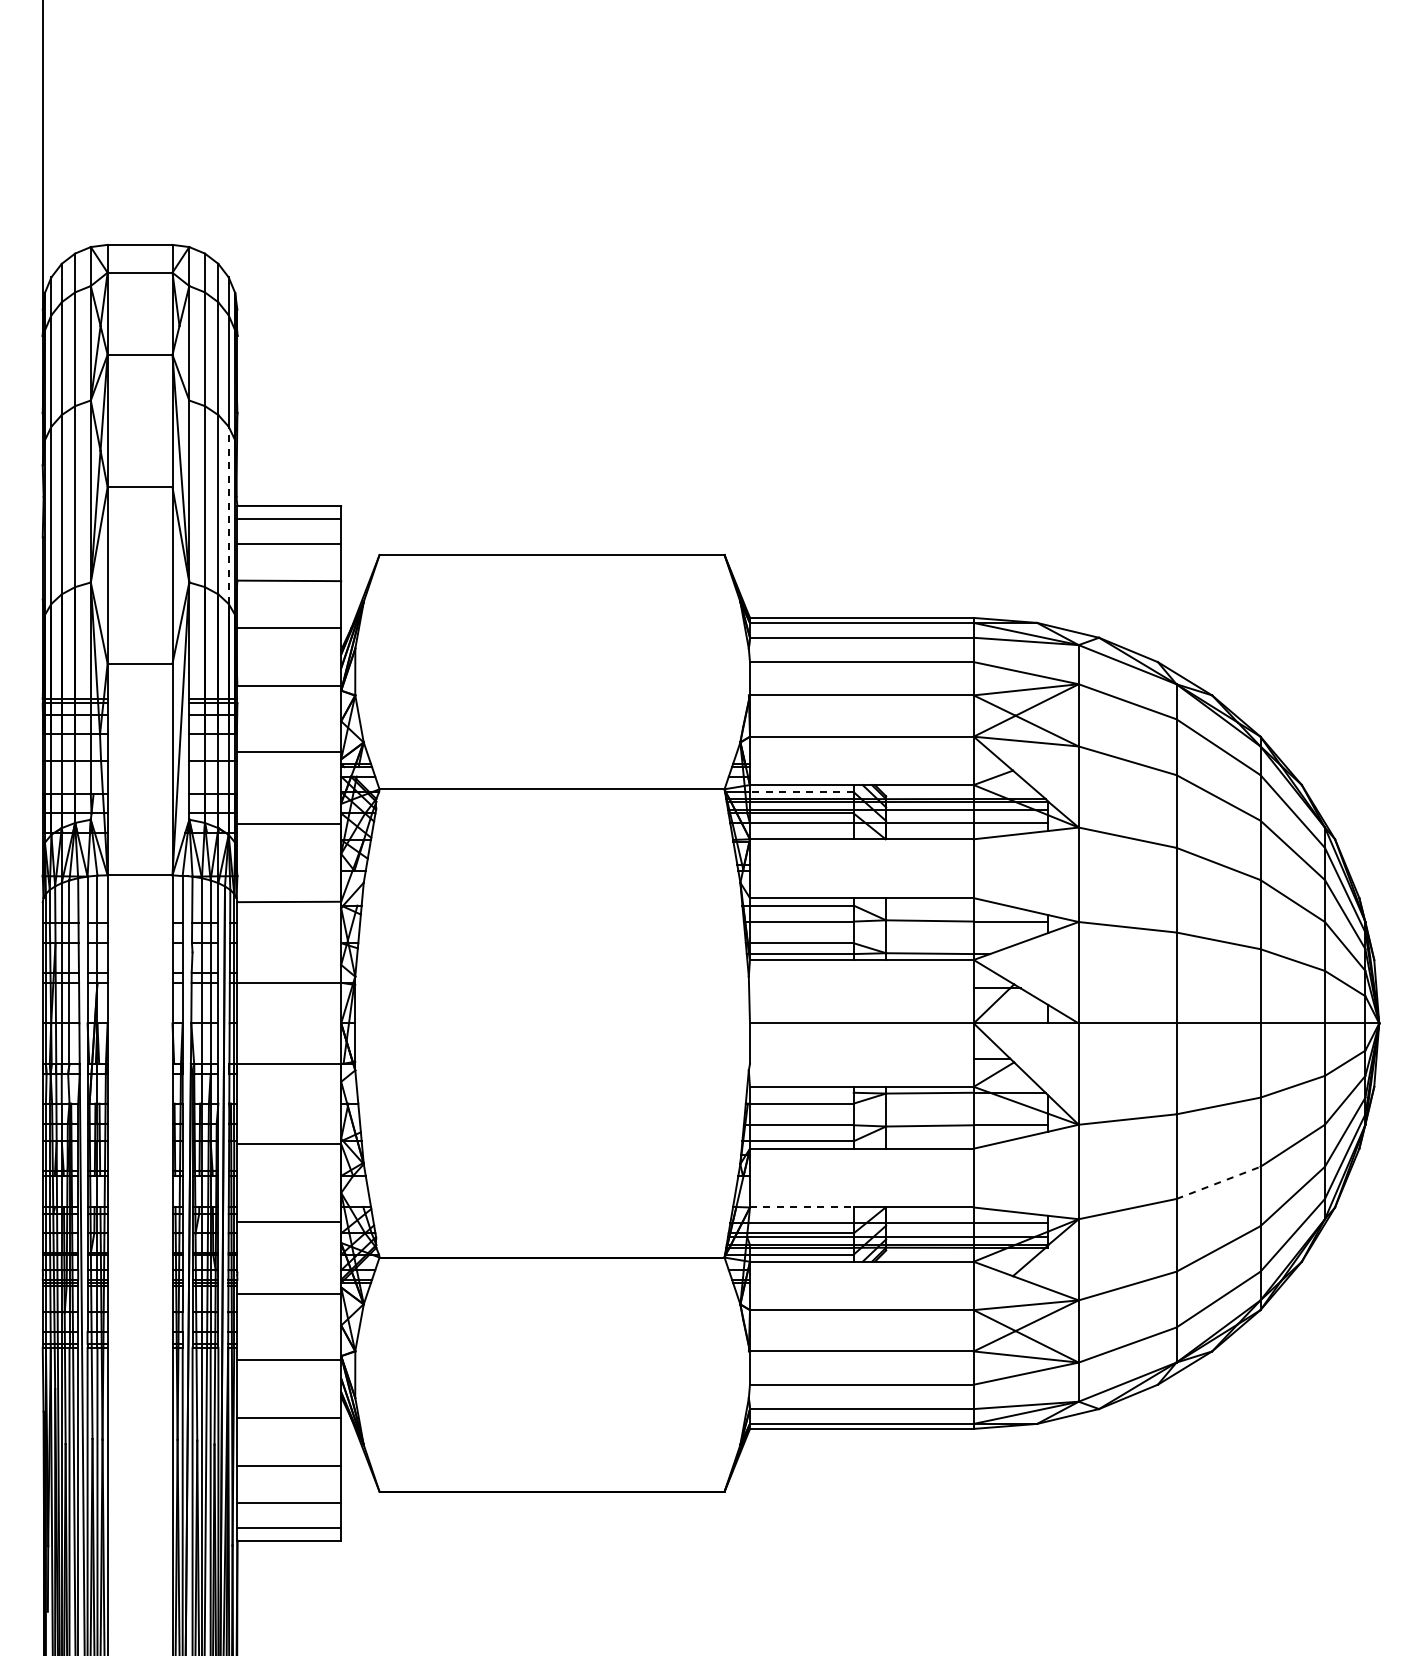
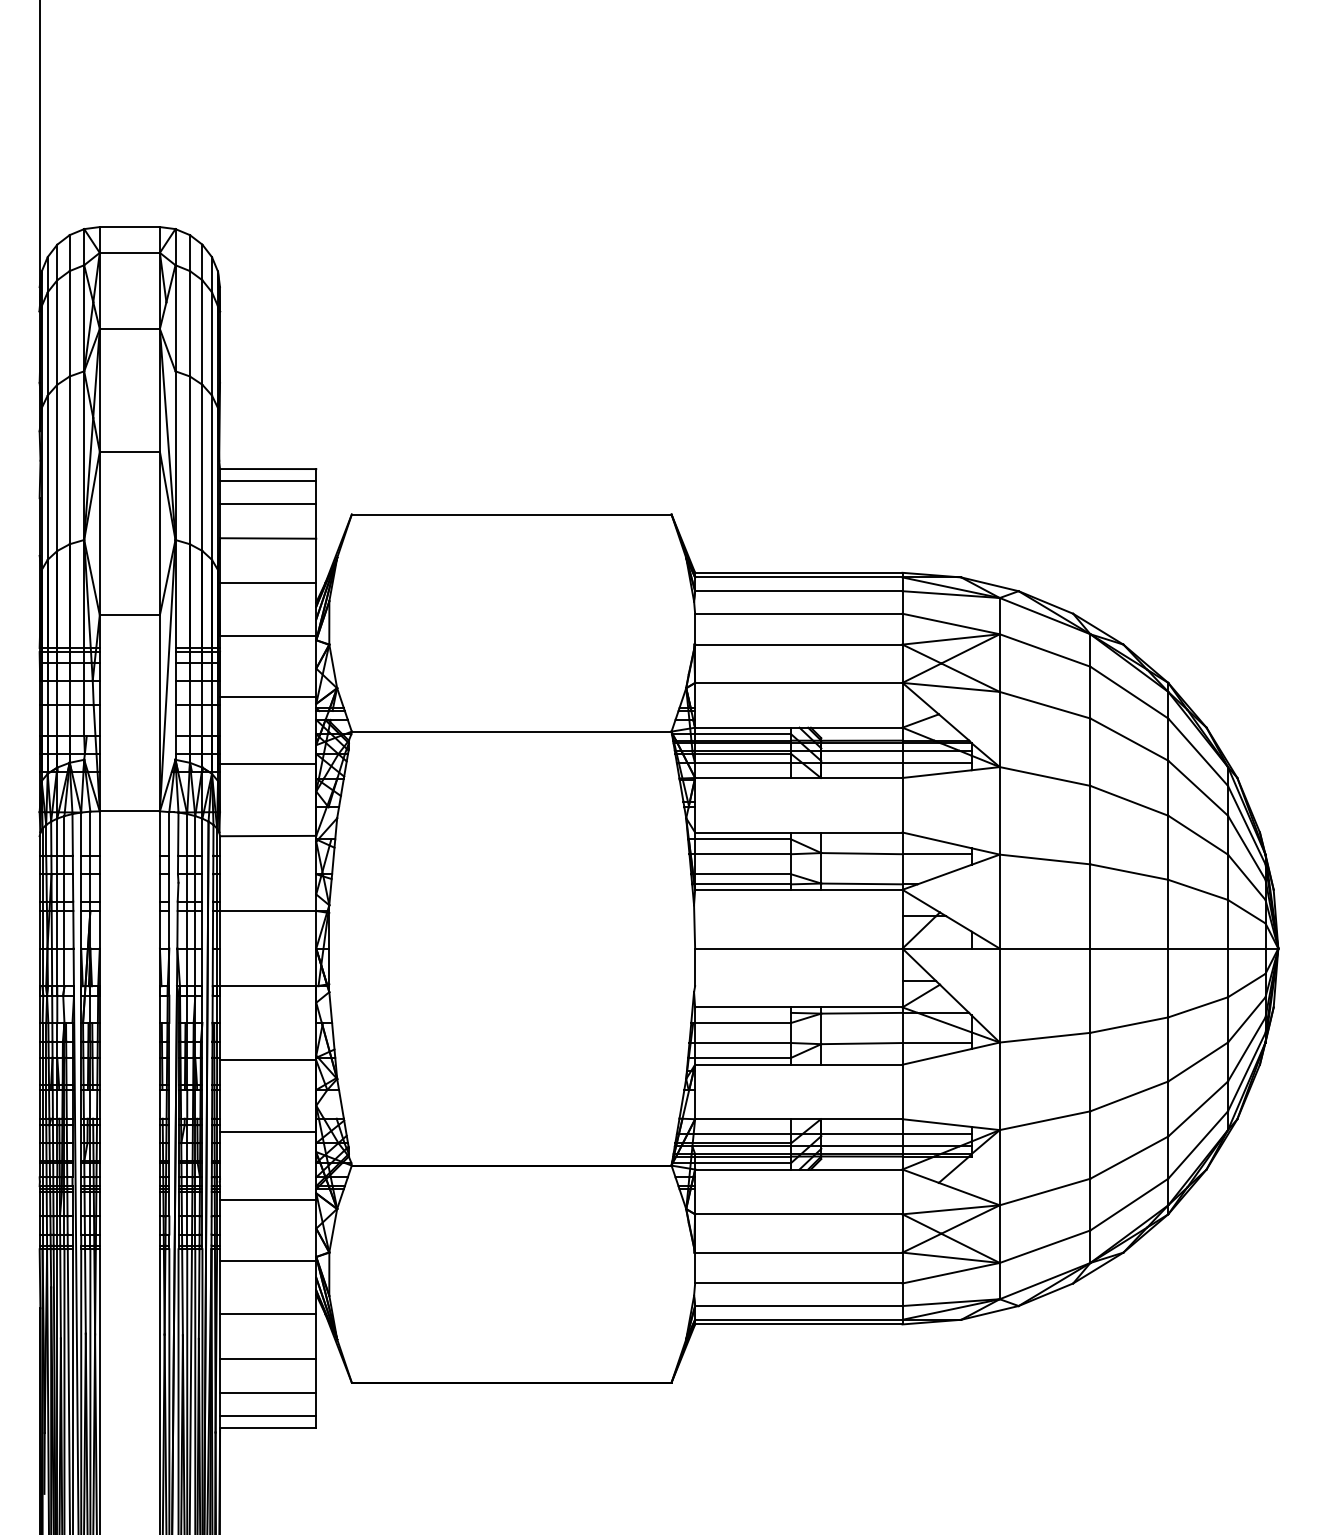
line: (228, 515) -> (211, 477), dashed -> solid
line: (801, 792) -> (742, 734), dashed -> solid
line: (1218, 1182) -> (1129, 1096), dashed -> solid
line: (801, 1207) -> (742, 1119), dashed -> solid

